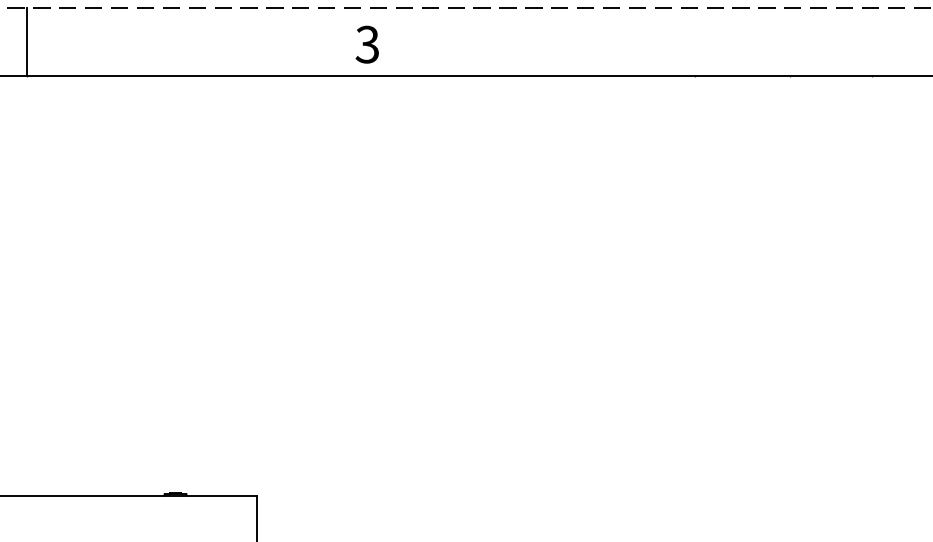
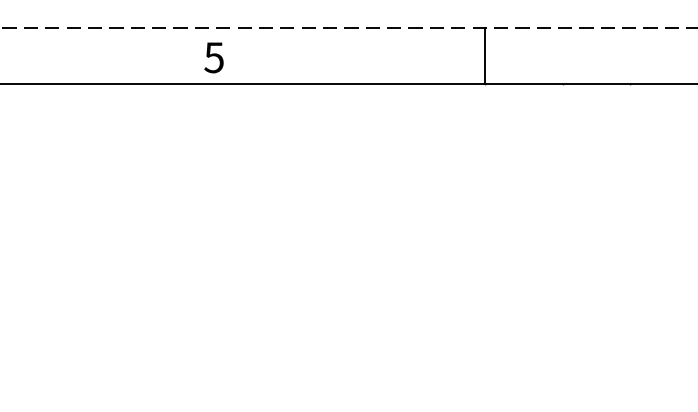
line: (695, 42) -> (484, 55), added
text: (366, 44) -> (213, 57), 3 -> 5

